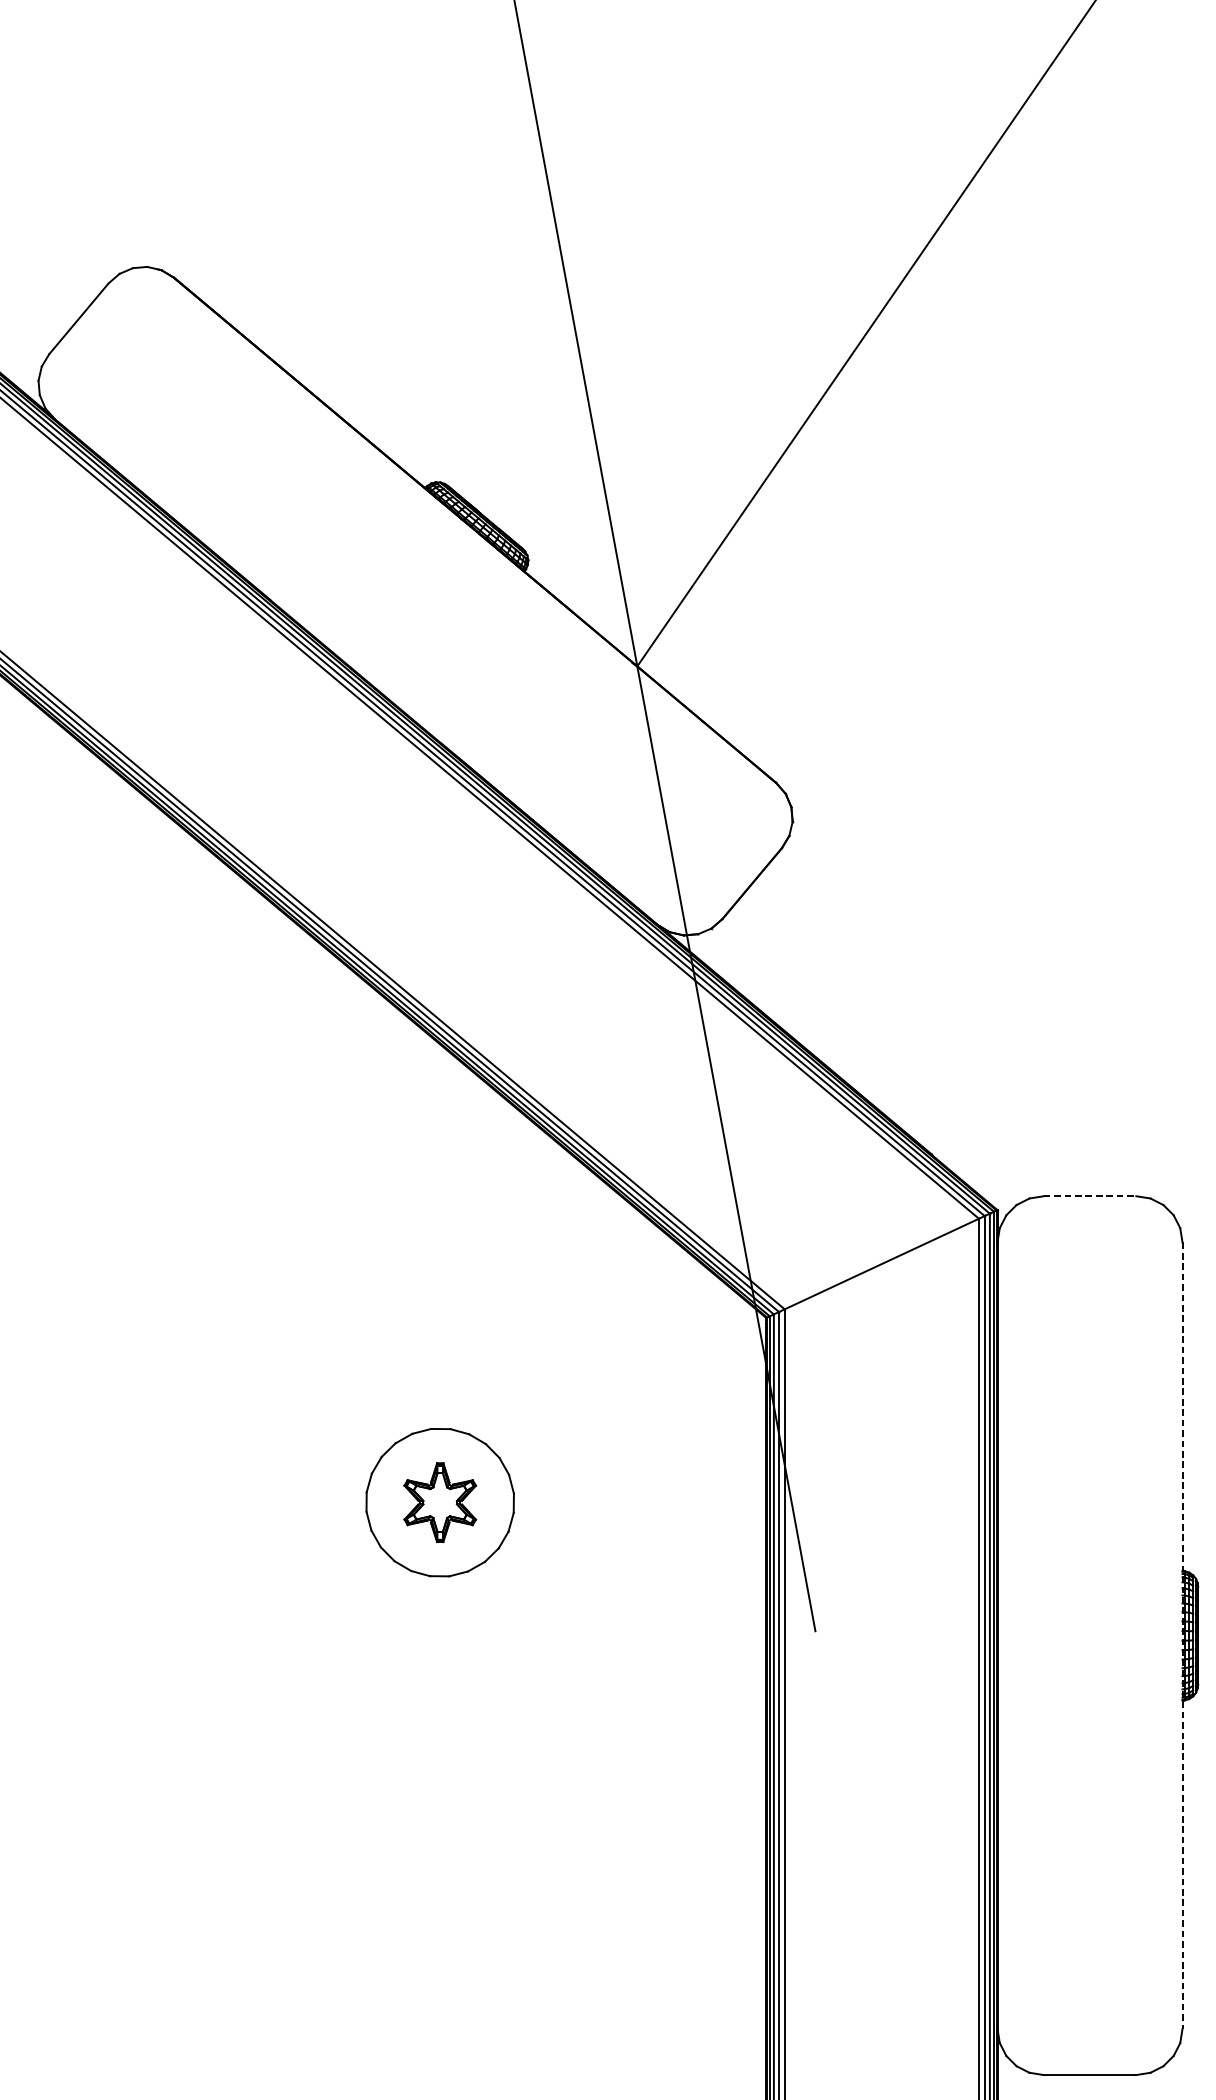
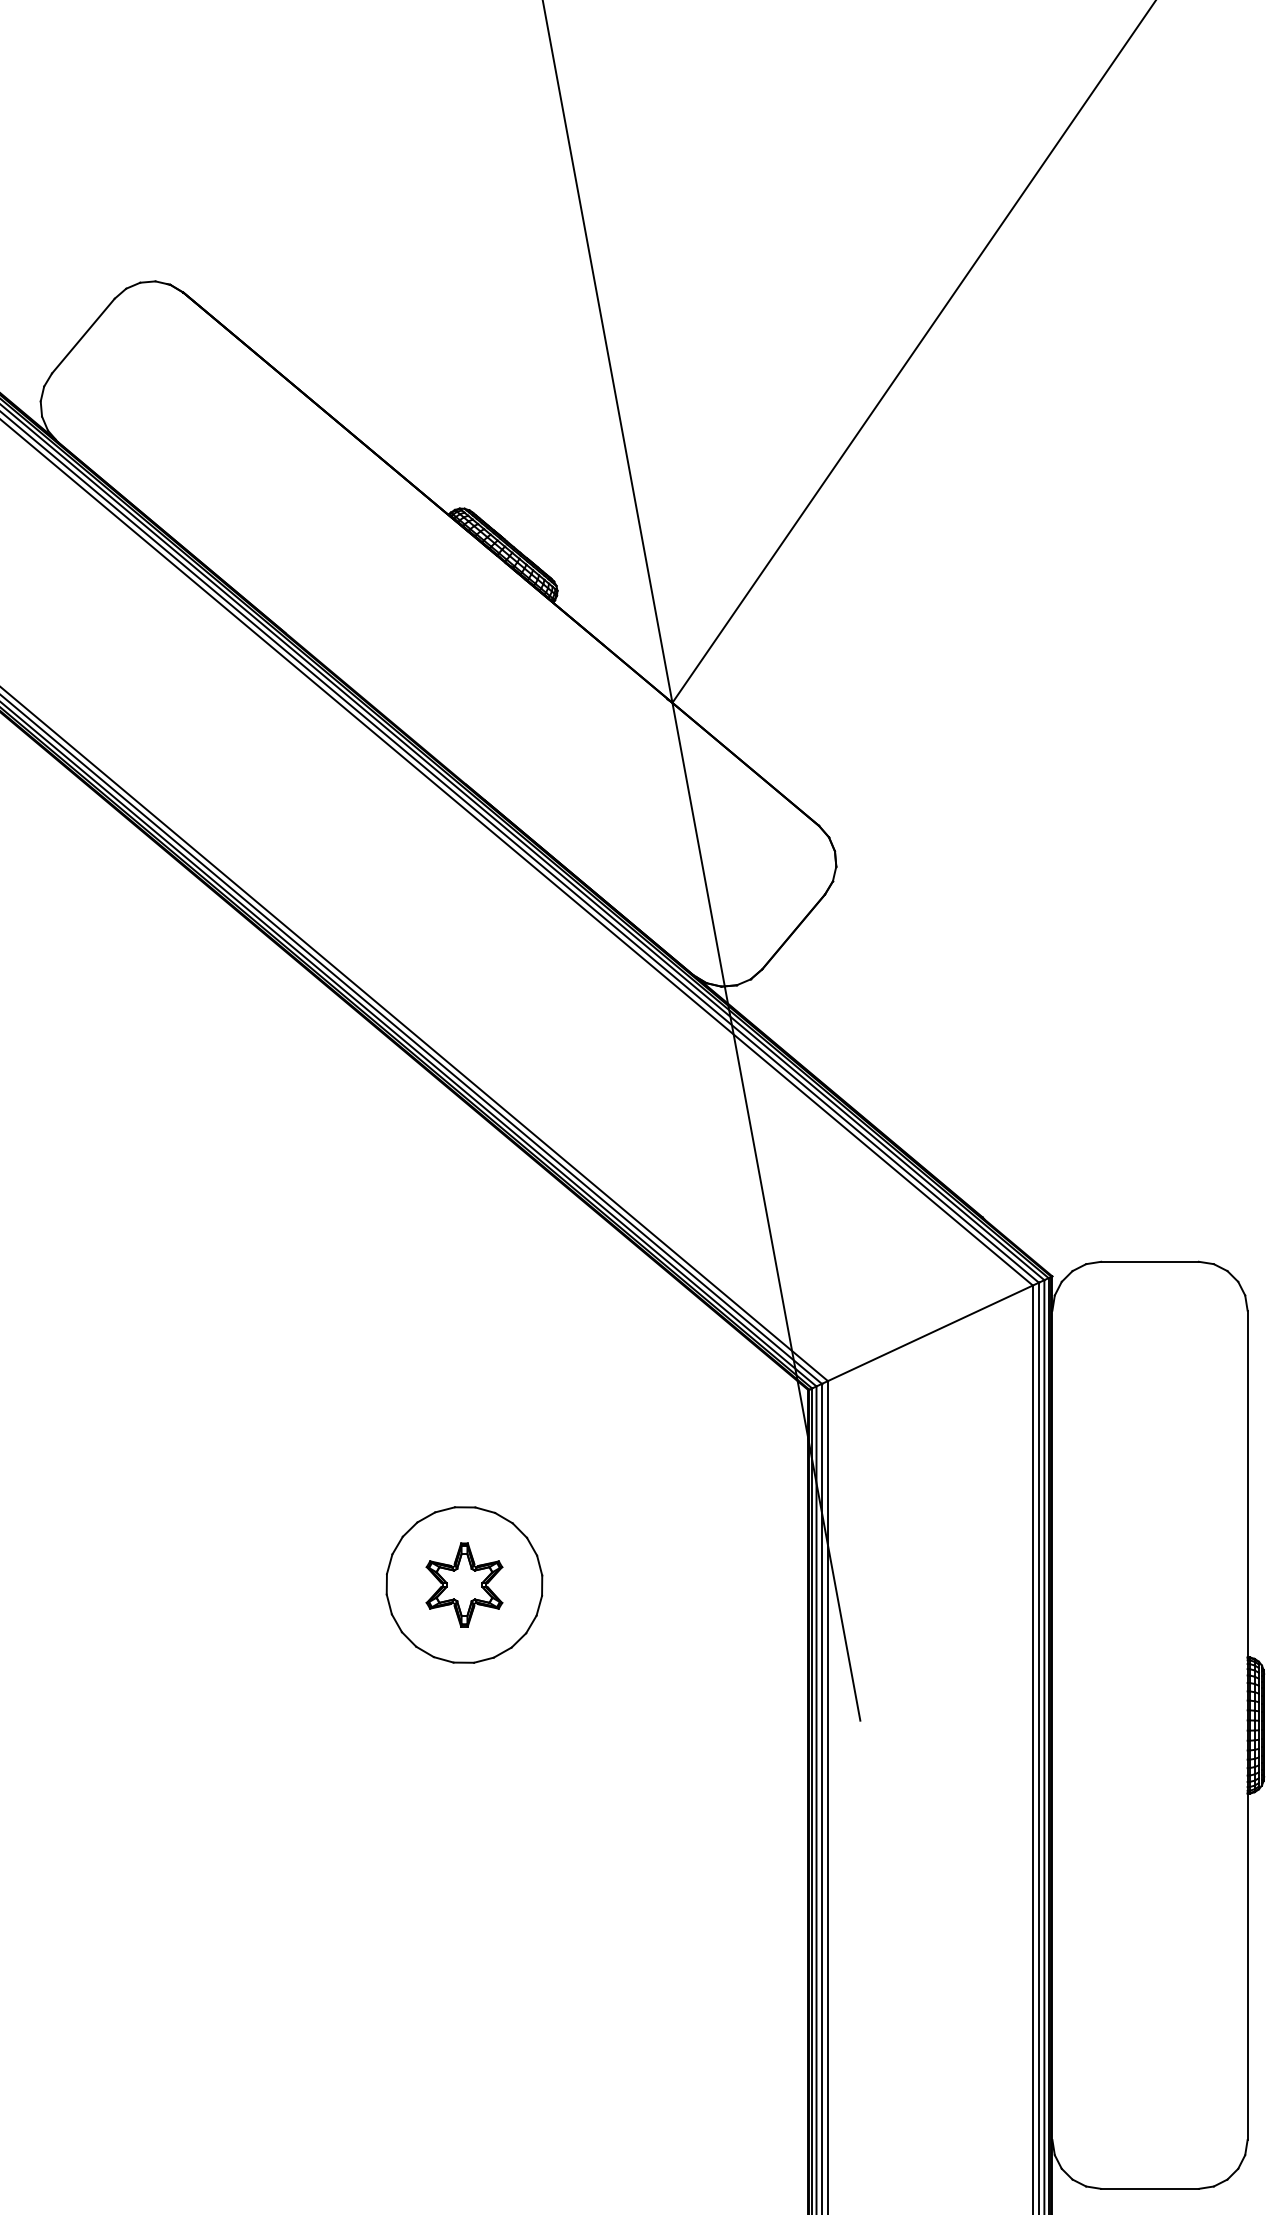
line: (1090, 1195) -> (1150, 1261), dashed -> solid
line: (1182, 1635) -> (1247, 1725), dashed -> solid

